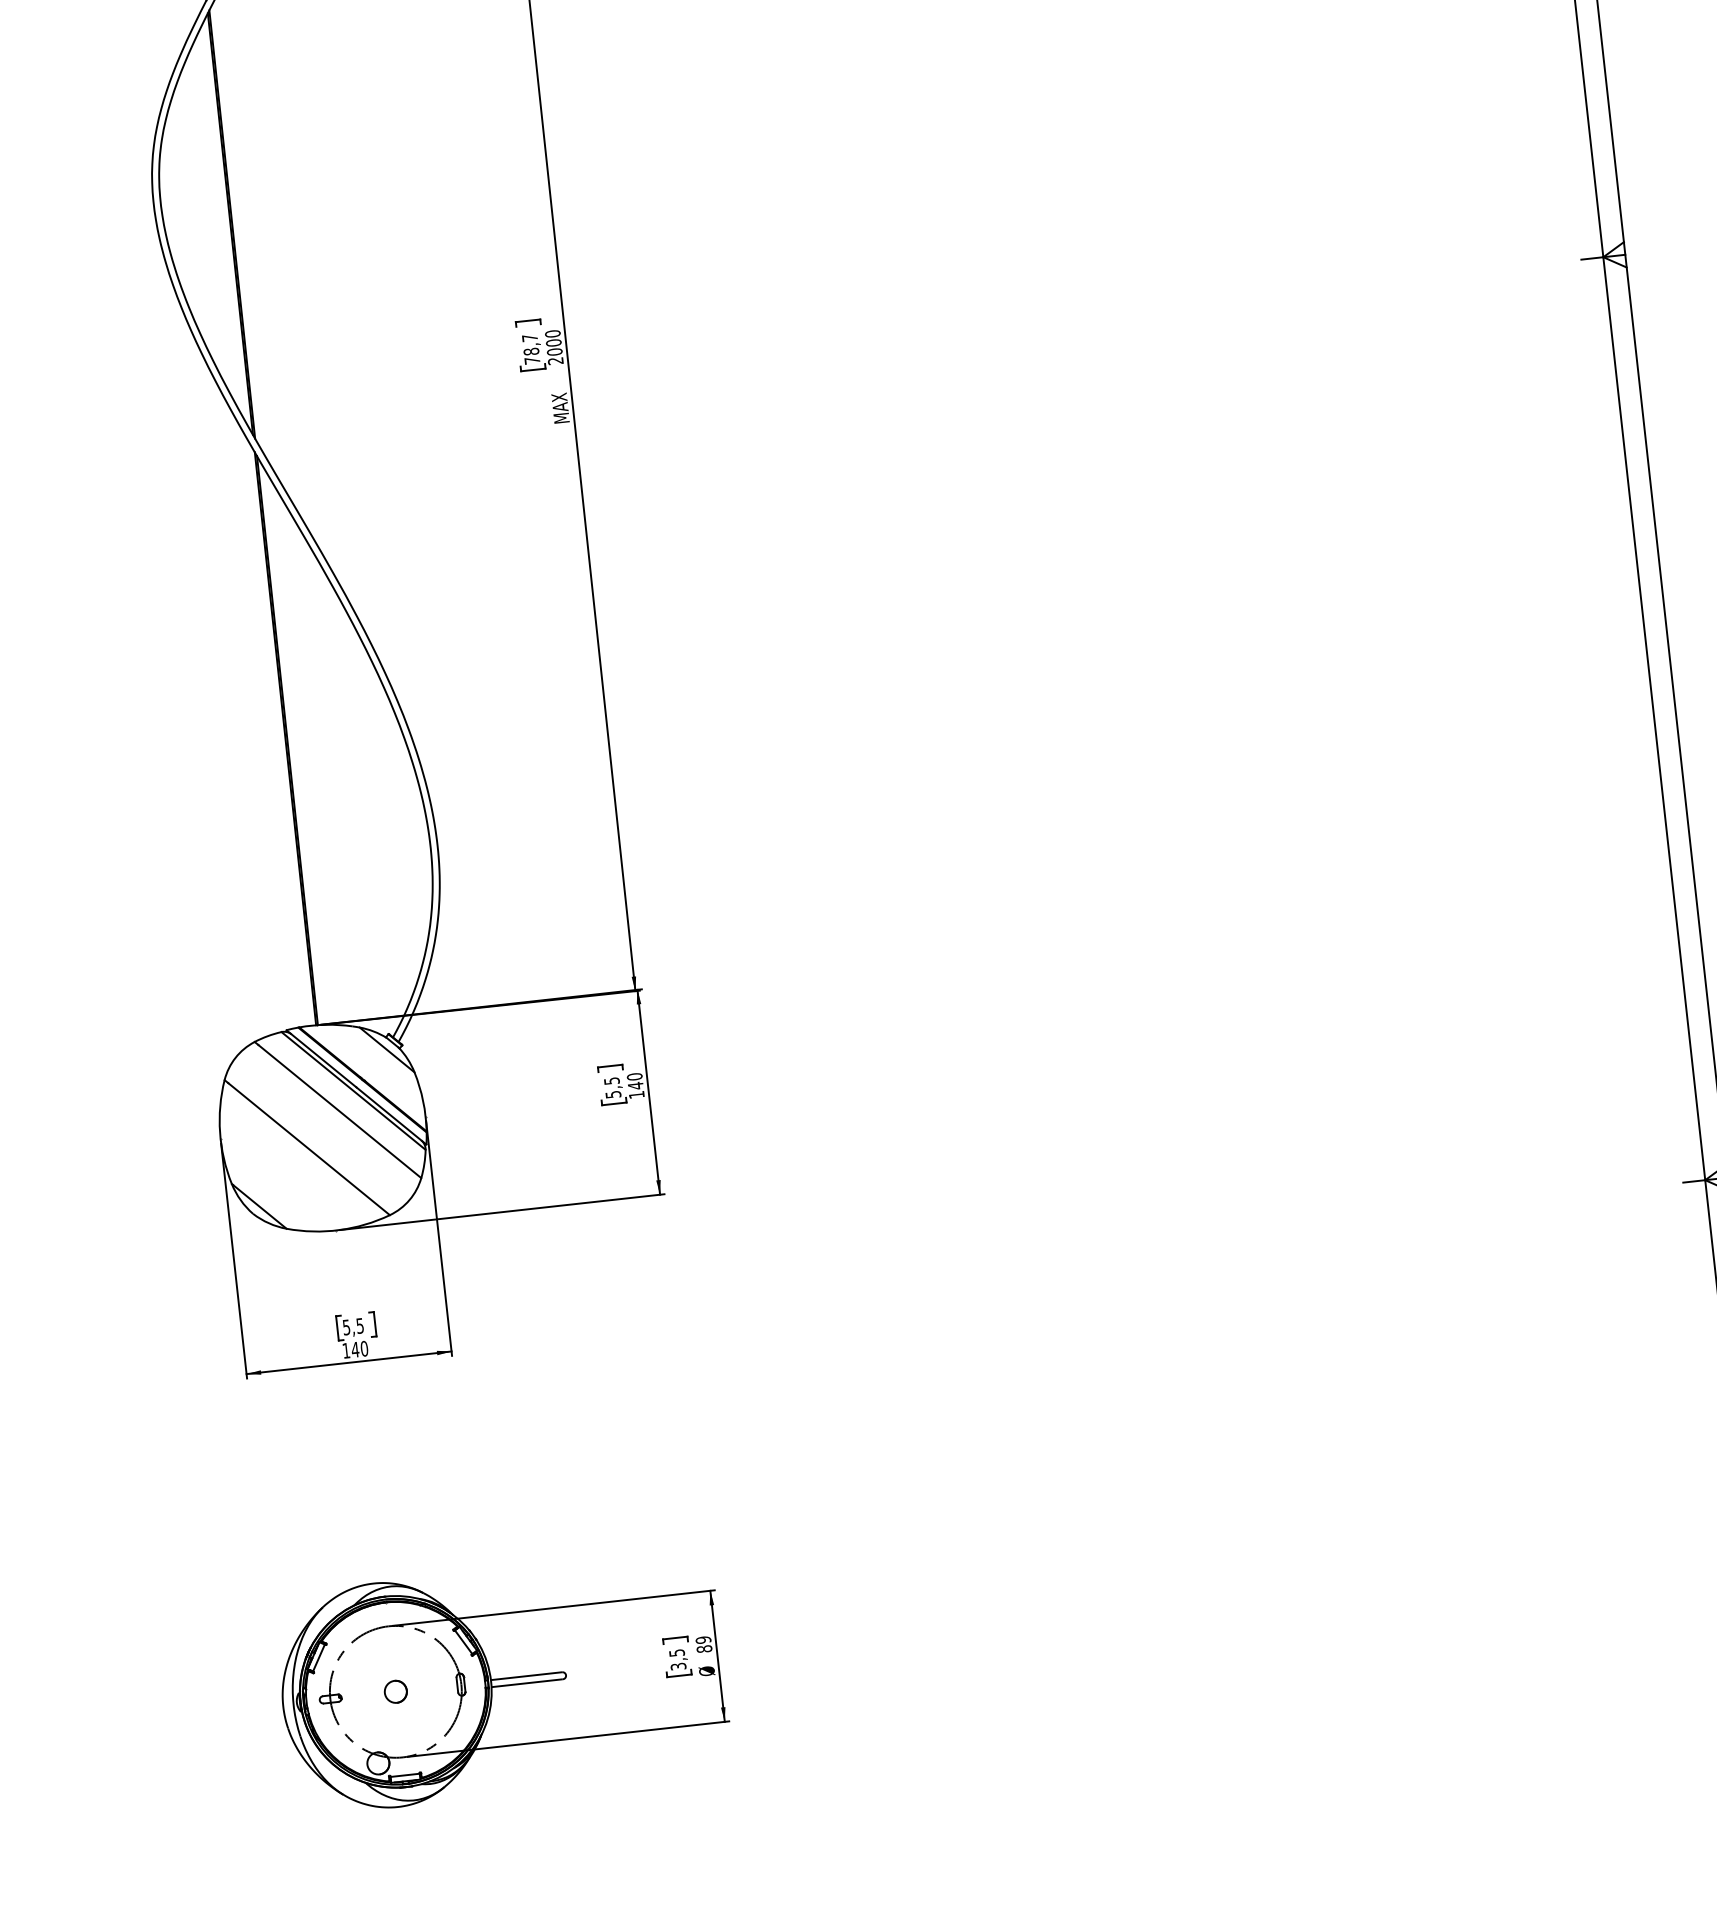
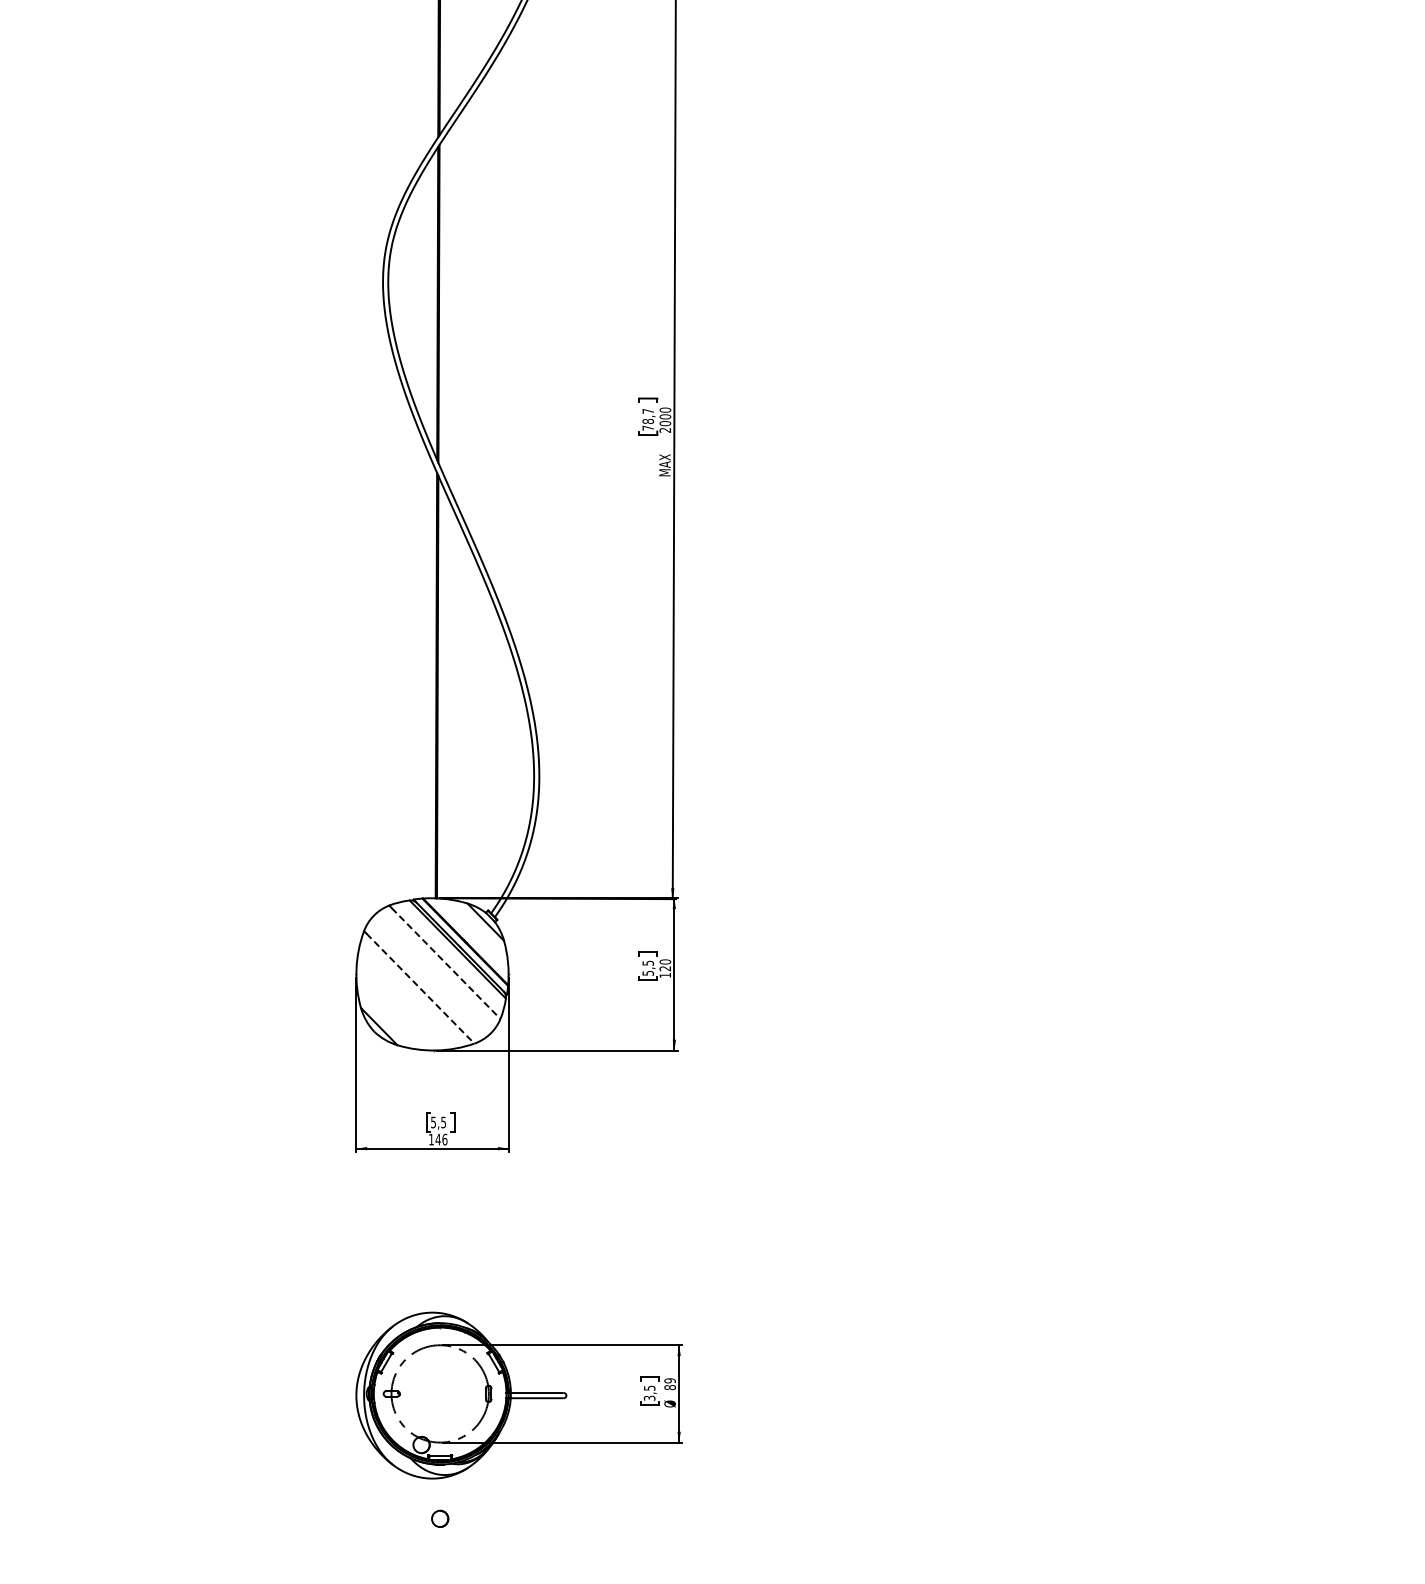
text: (634, 1085) -> (664, 968), 140 -> 120
line: (340, 1111) -> (446, 963), solid -> dashed
line: (309, 1150) -> (420, 989), solid -> dashed
text: (363, 1347) -> (444, 1138), 140 -> 146
circle: (396, 1691) -> (440, 1518), moved

